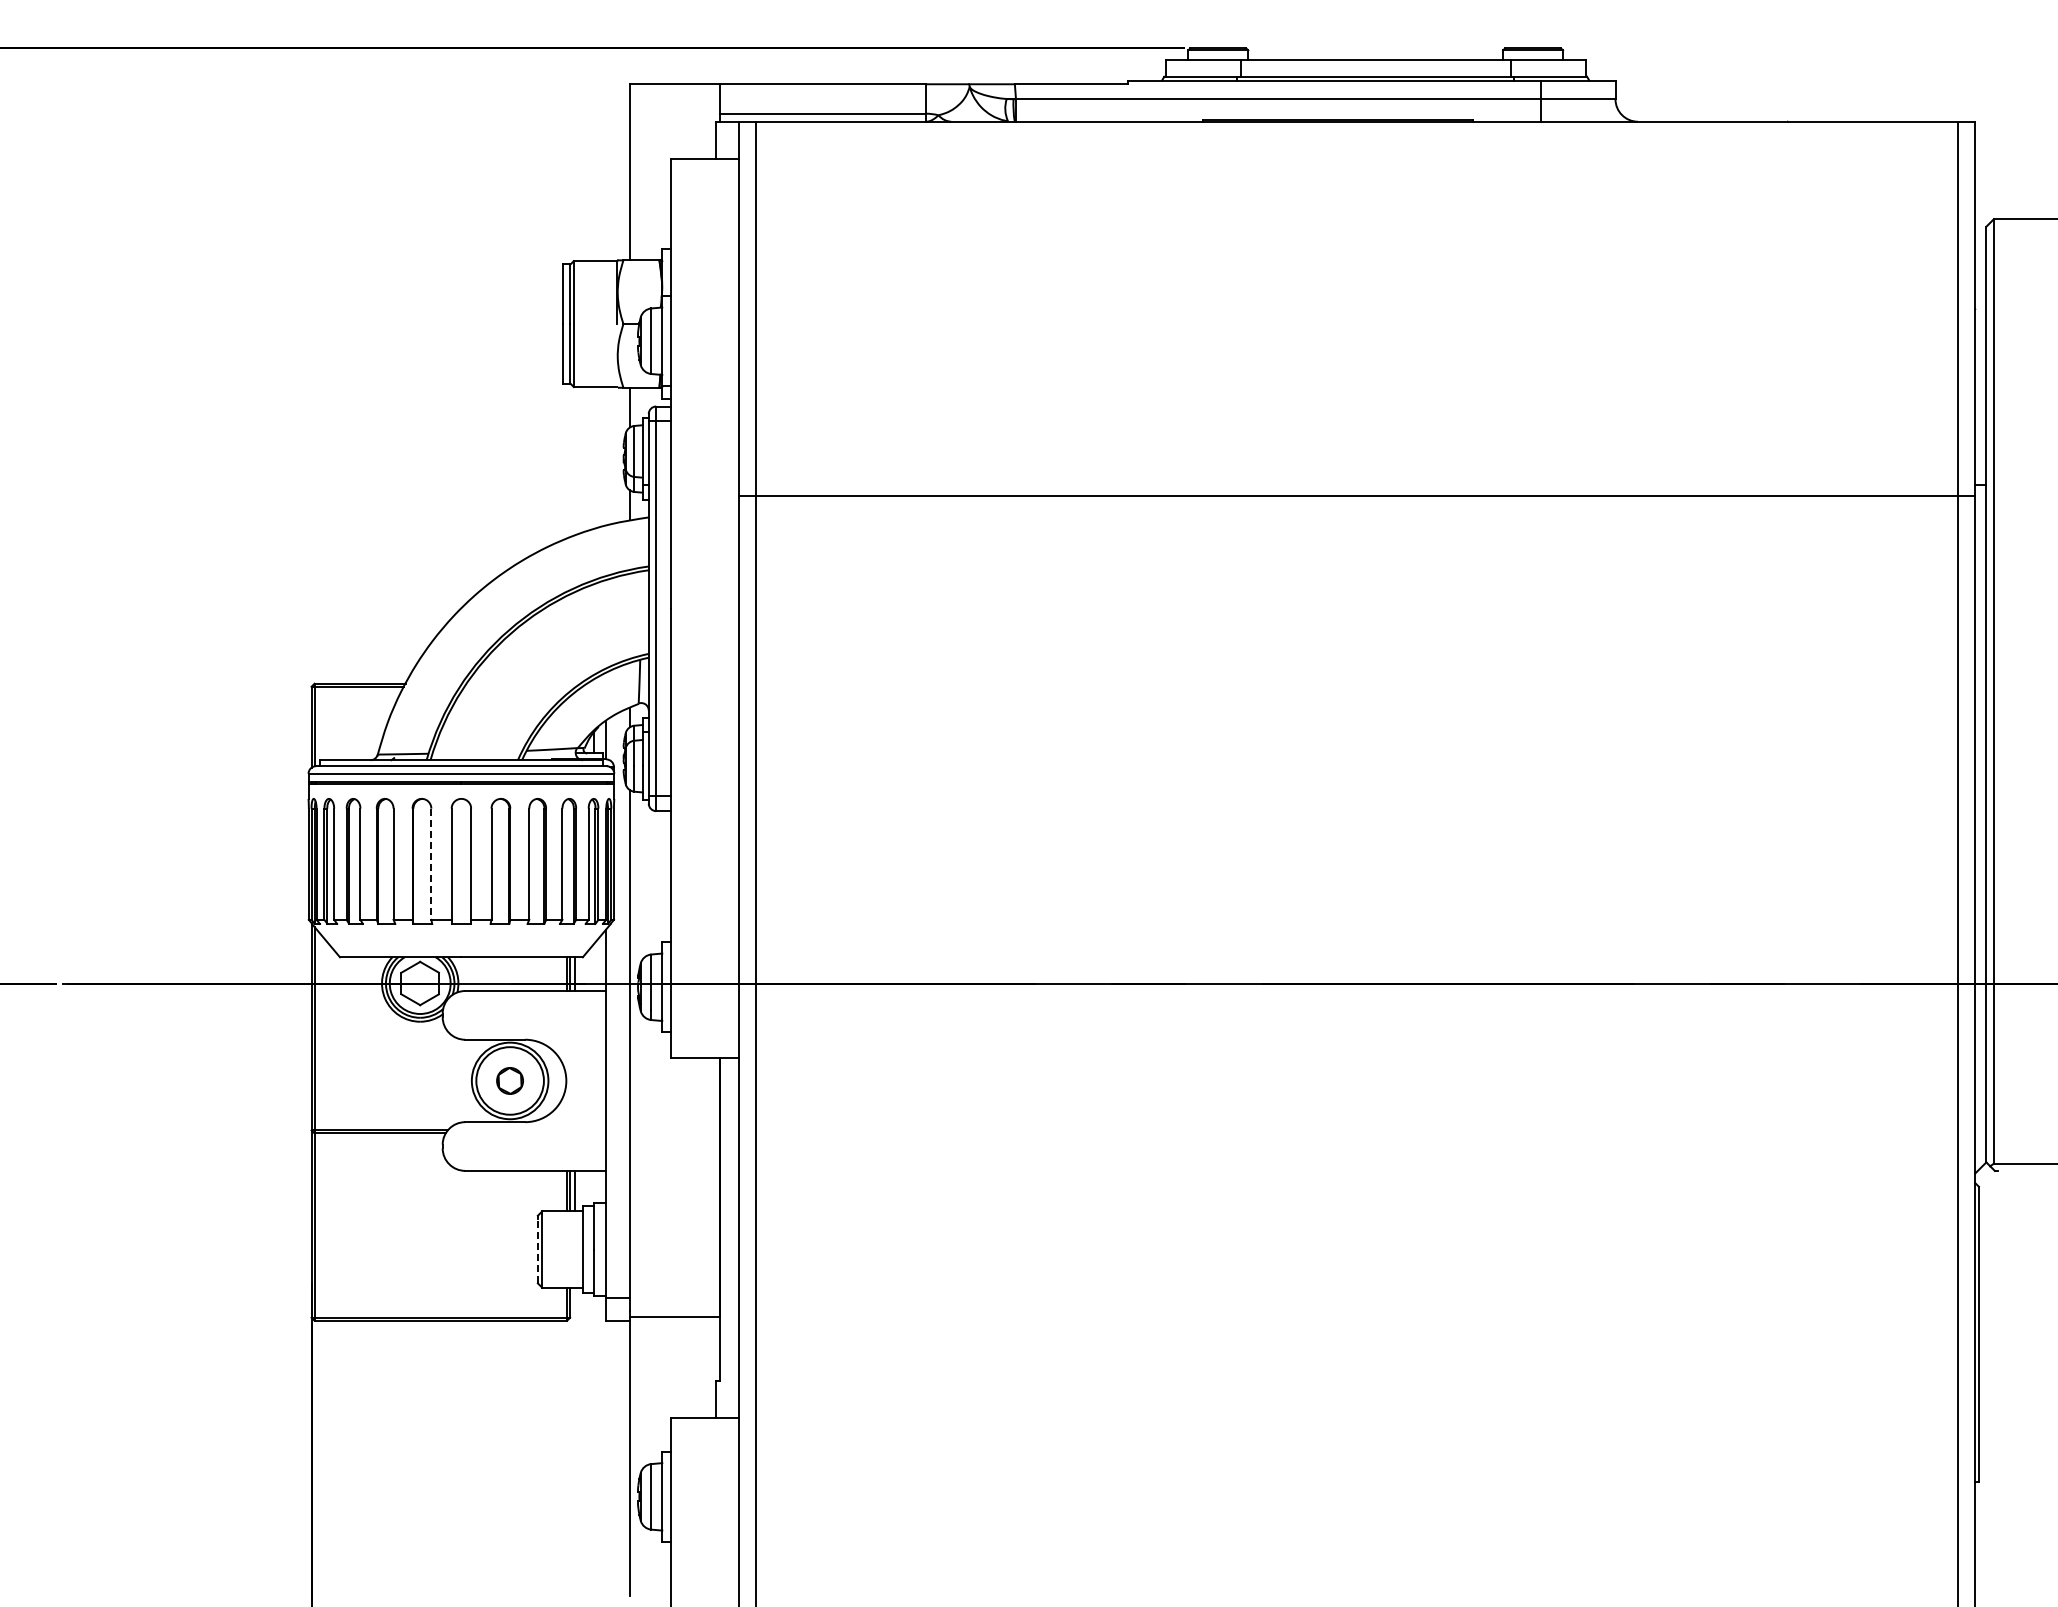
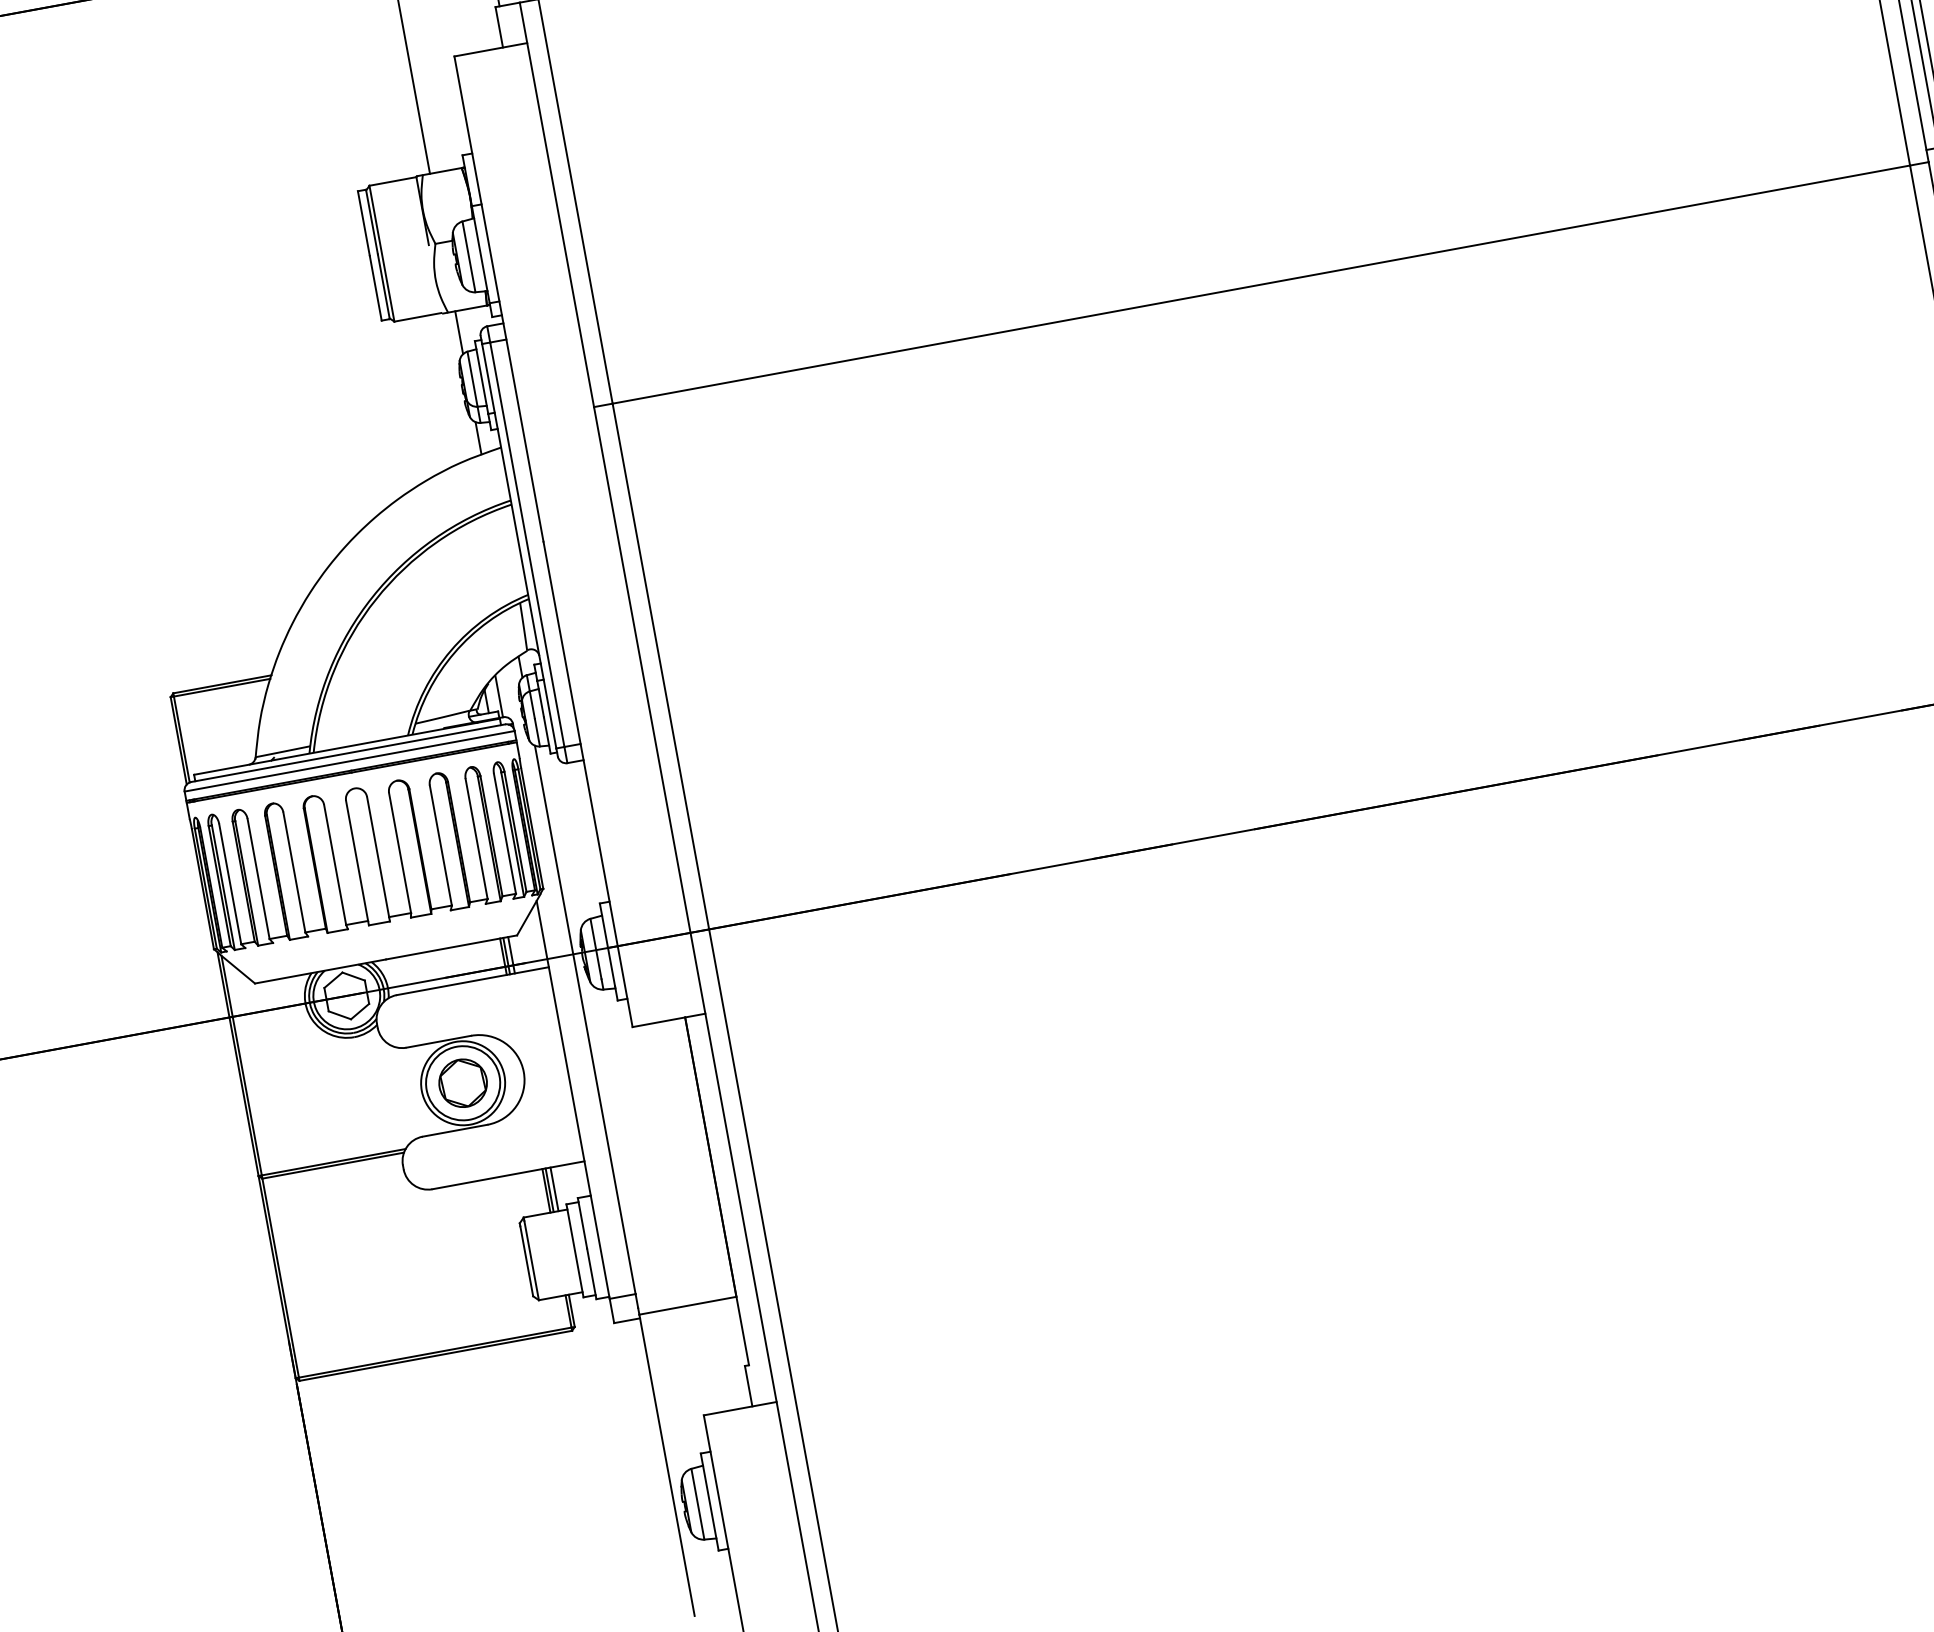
line: (431, 864) -> (335, 865), dashed -> solid
part: (509, 1080) -> (462, 1082), size x1.67
line: (537, 1250) -> (526, 1260), dashed -> solid

